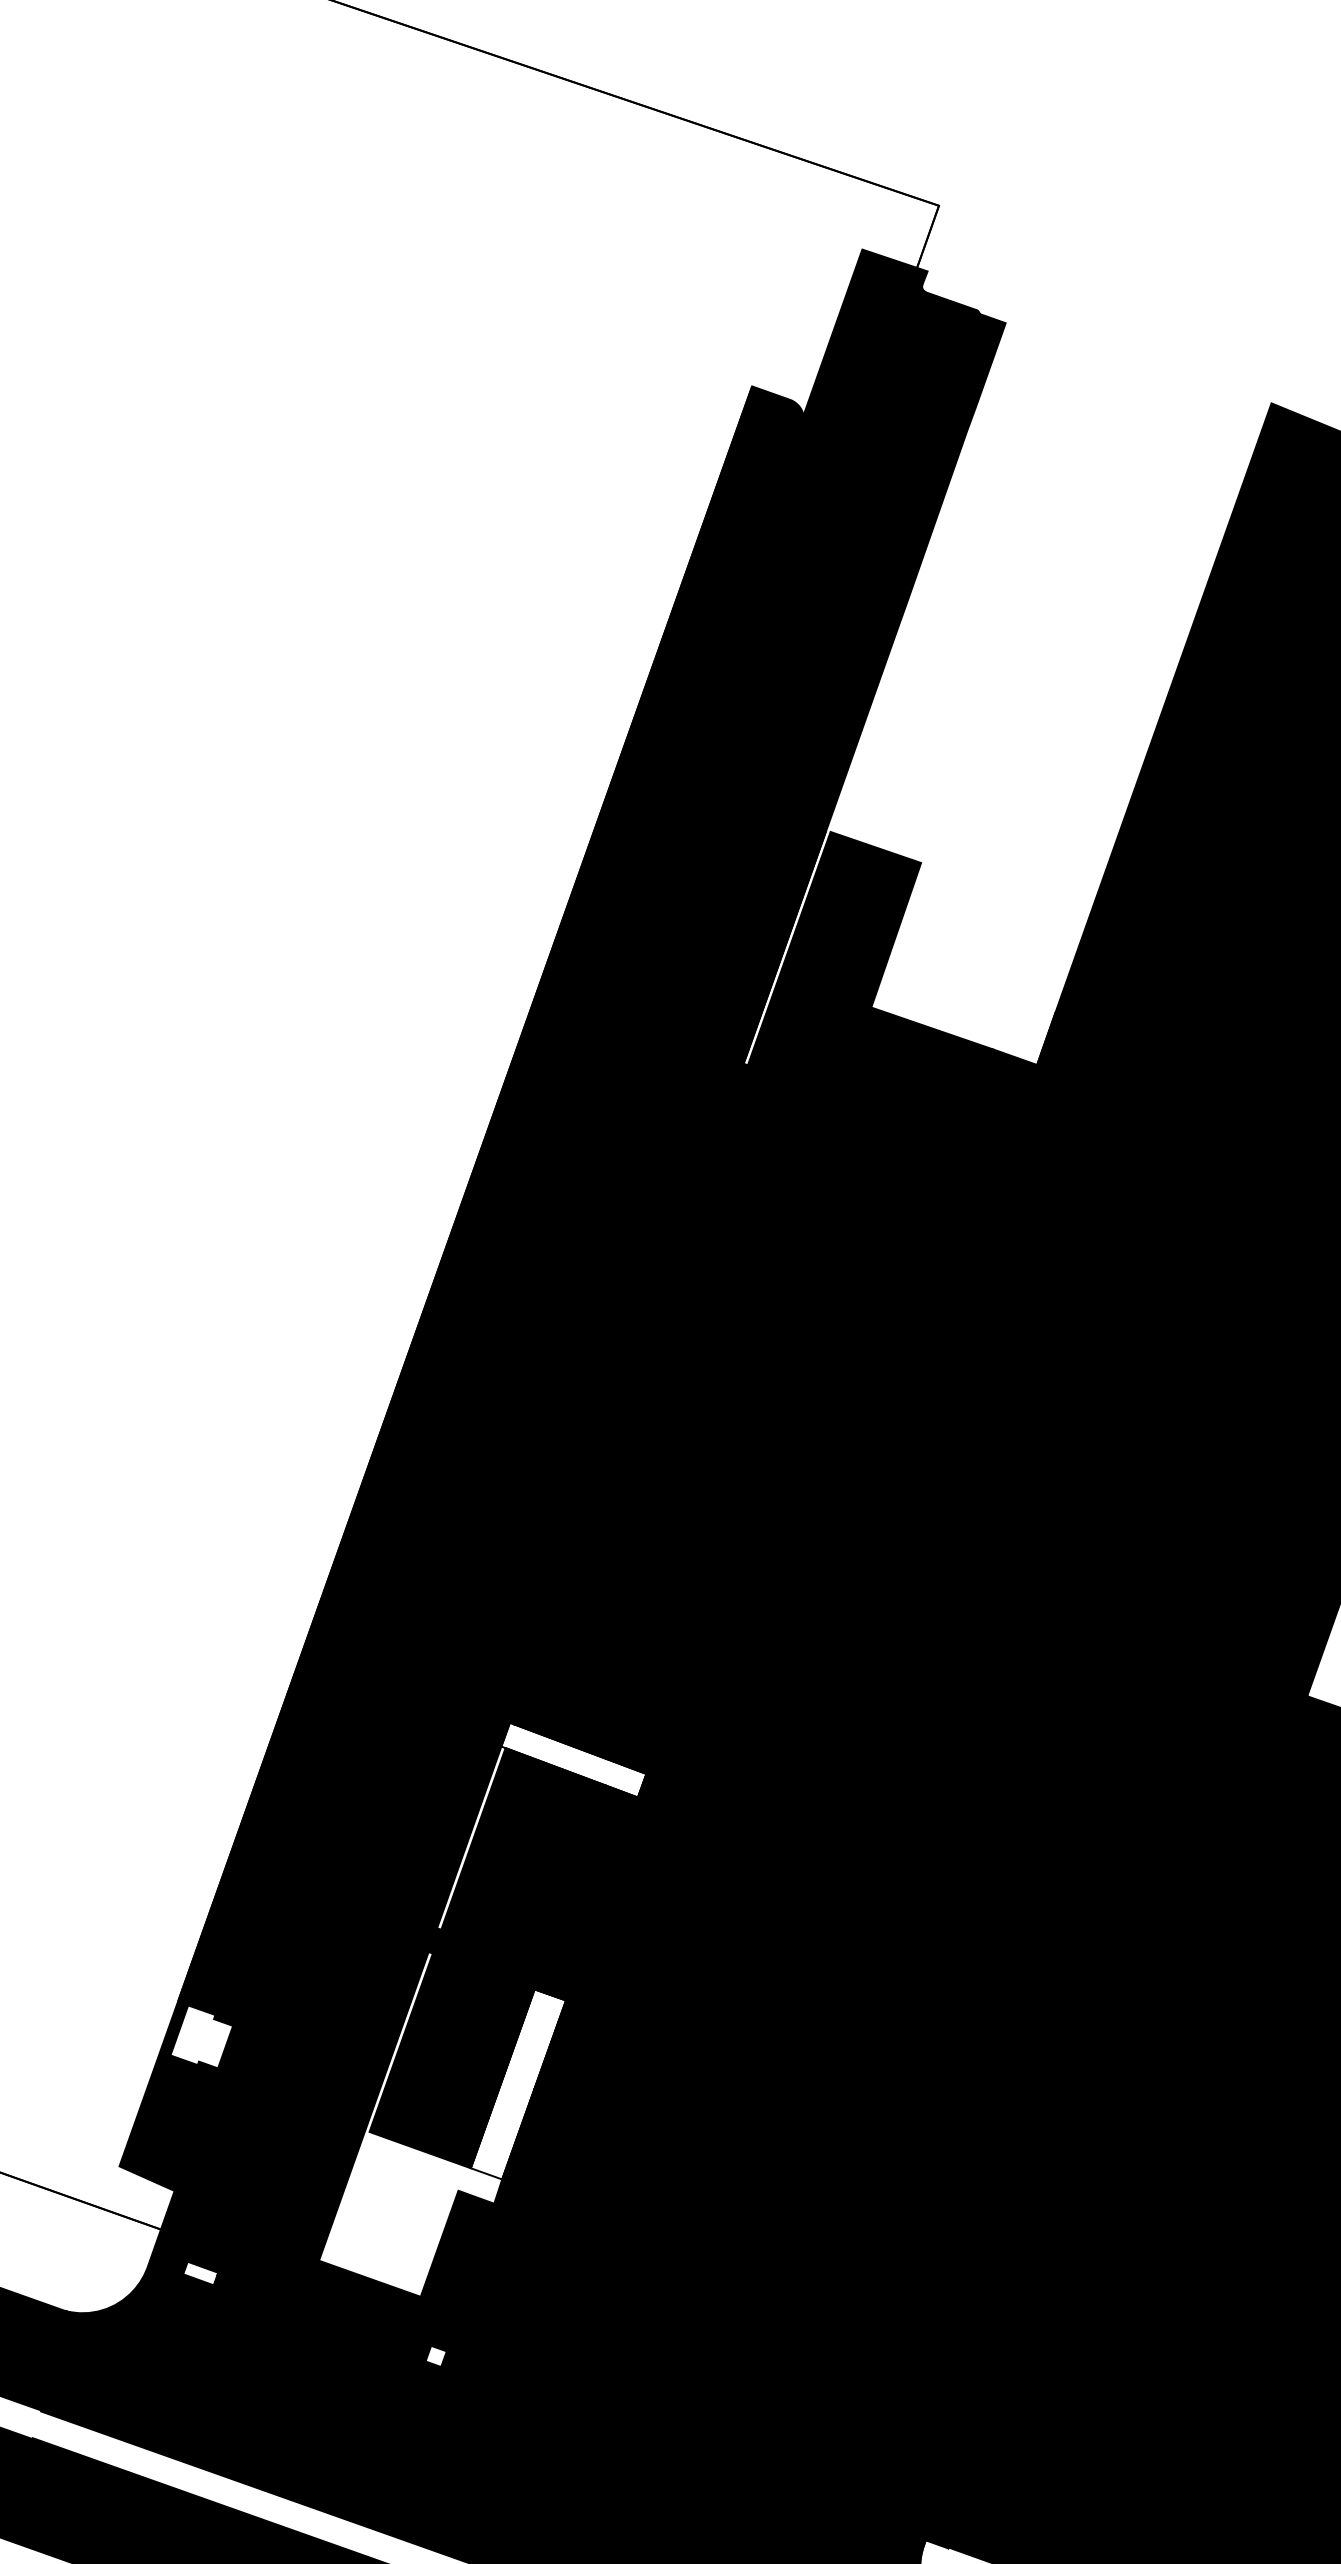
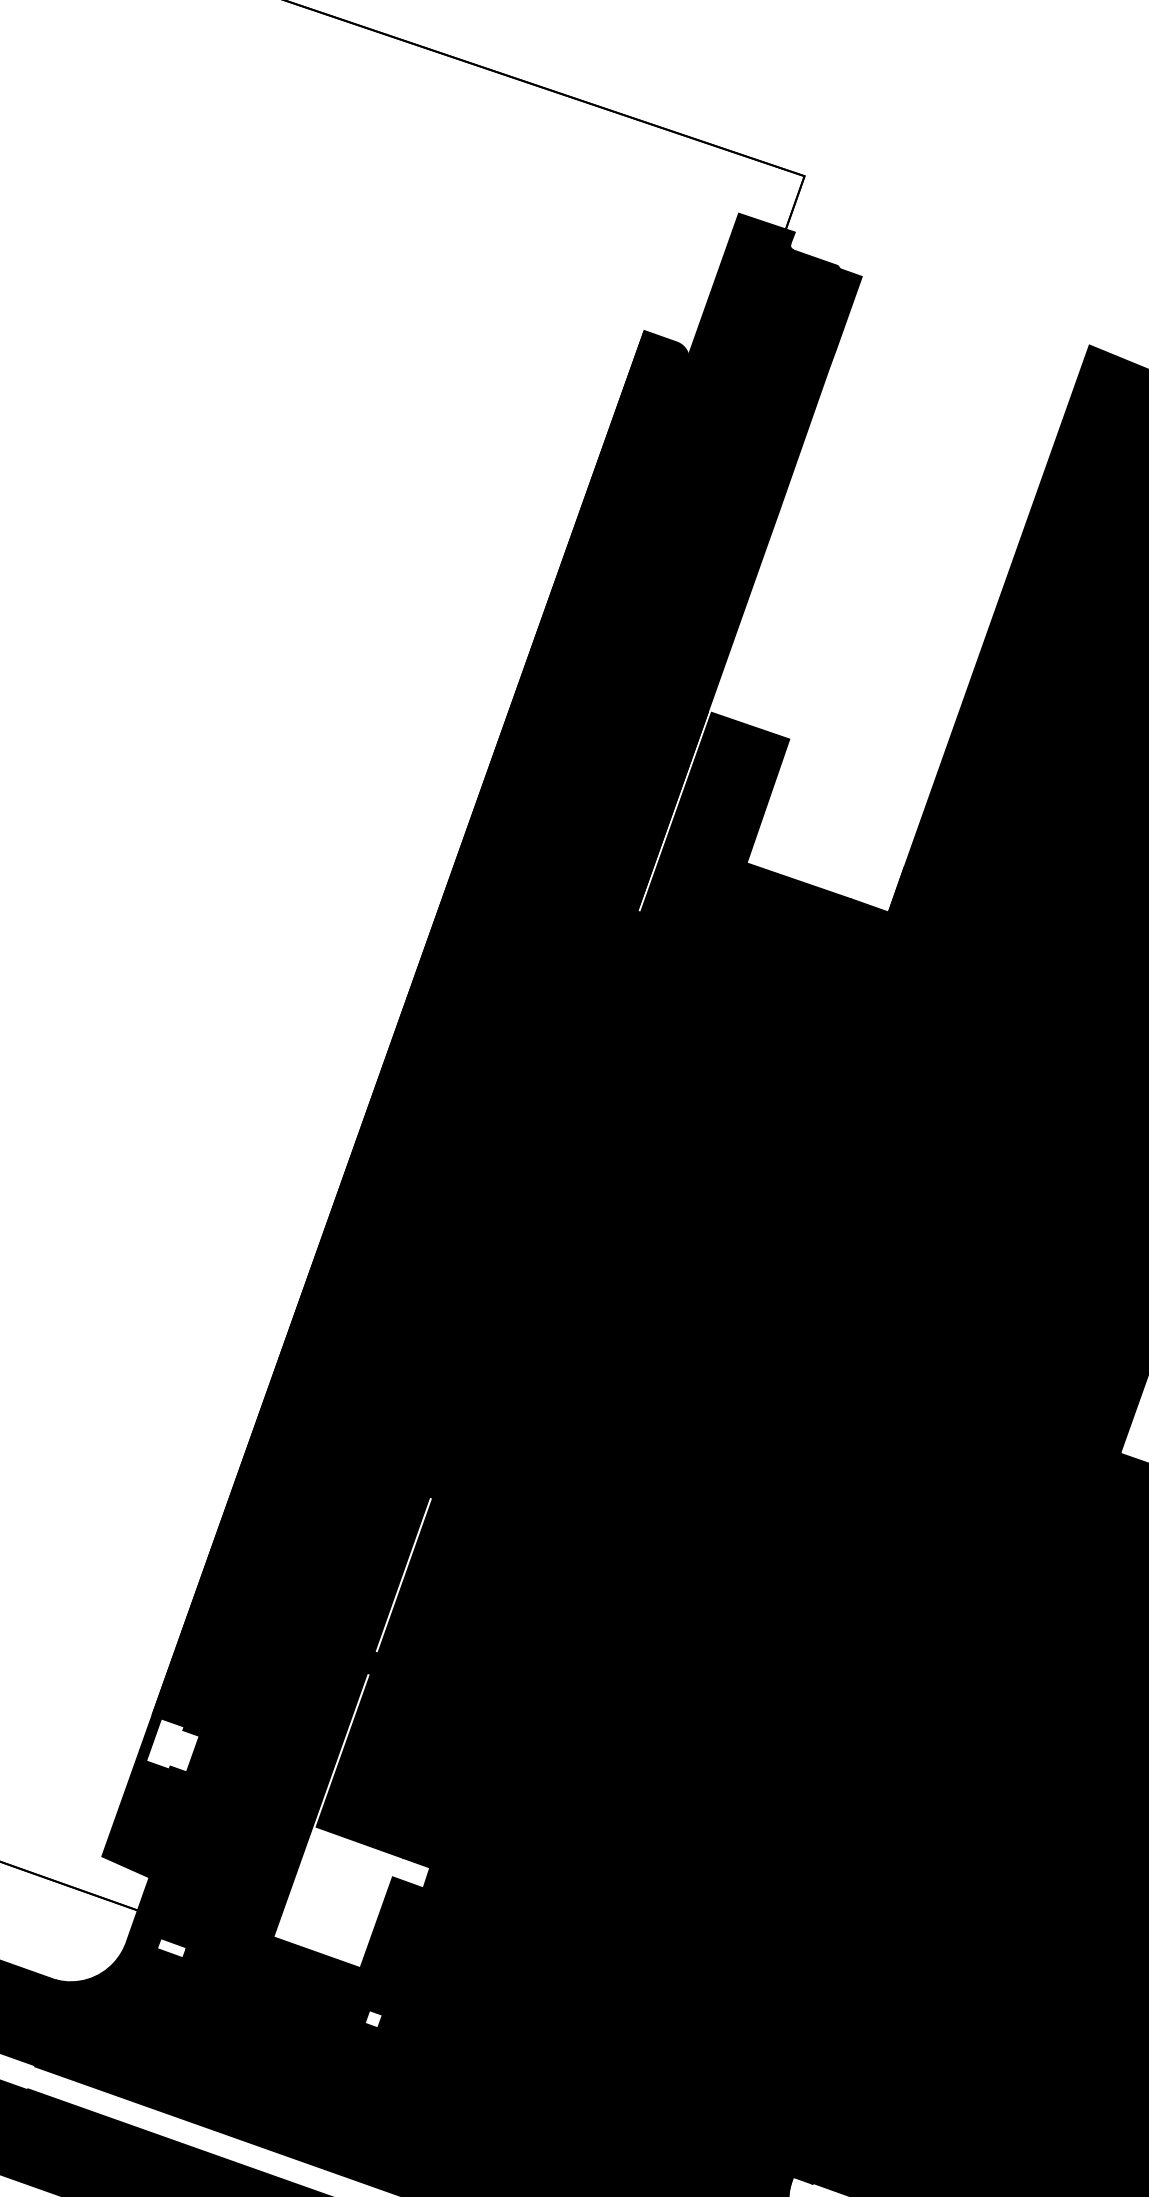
fill: (573, 1760) -> (491, 1508), added
fill: (518, 2083) -> (444, 1785), added

